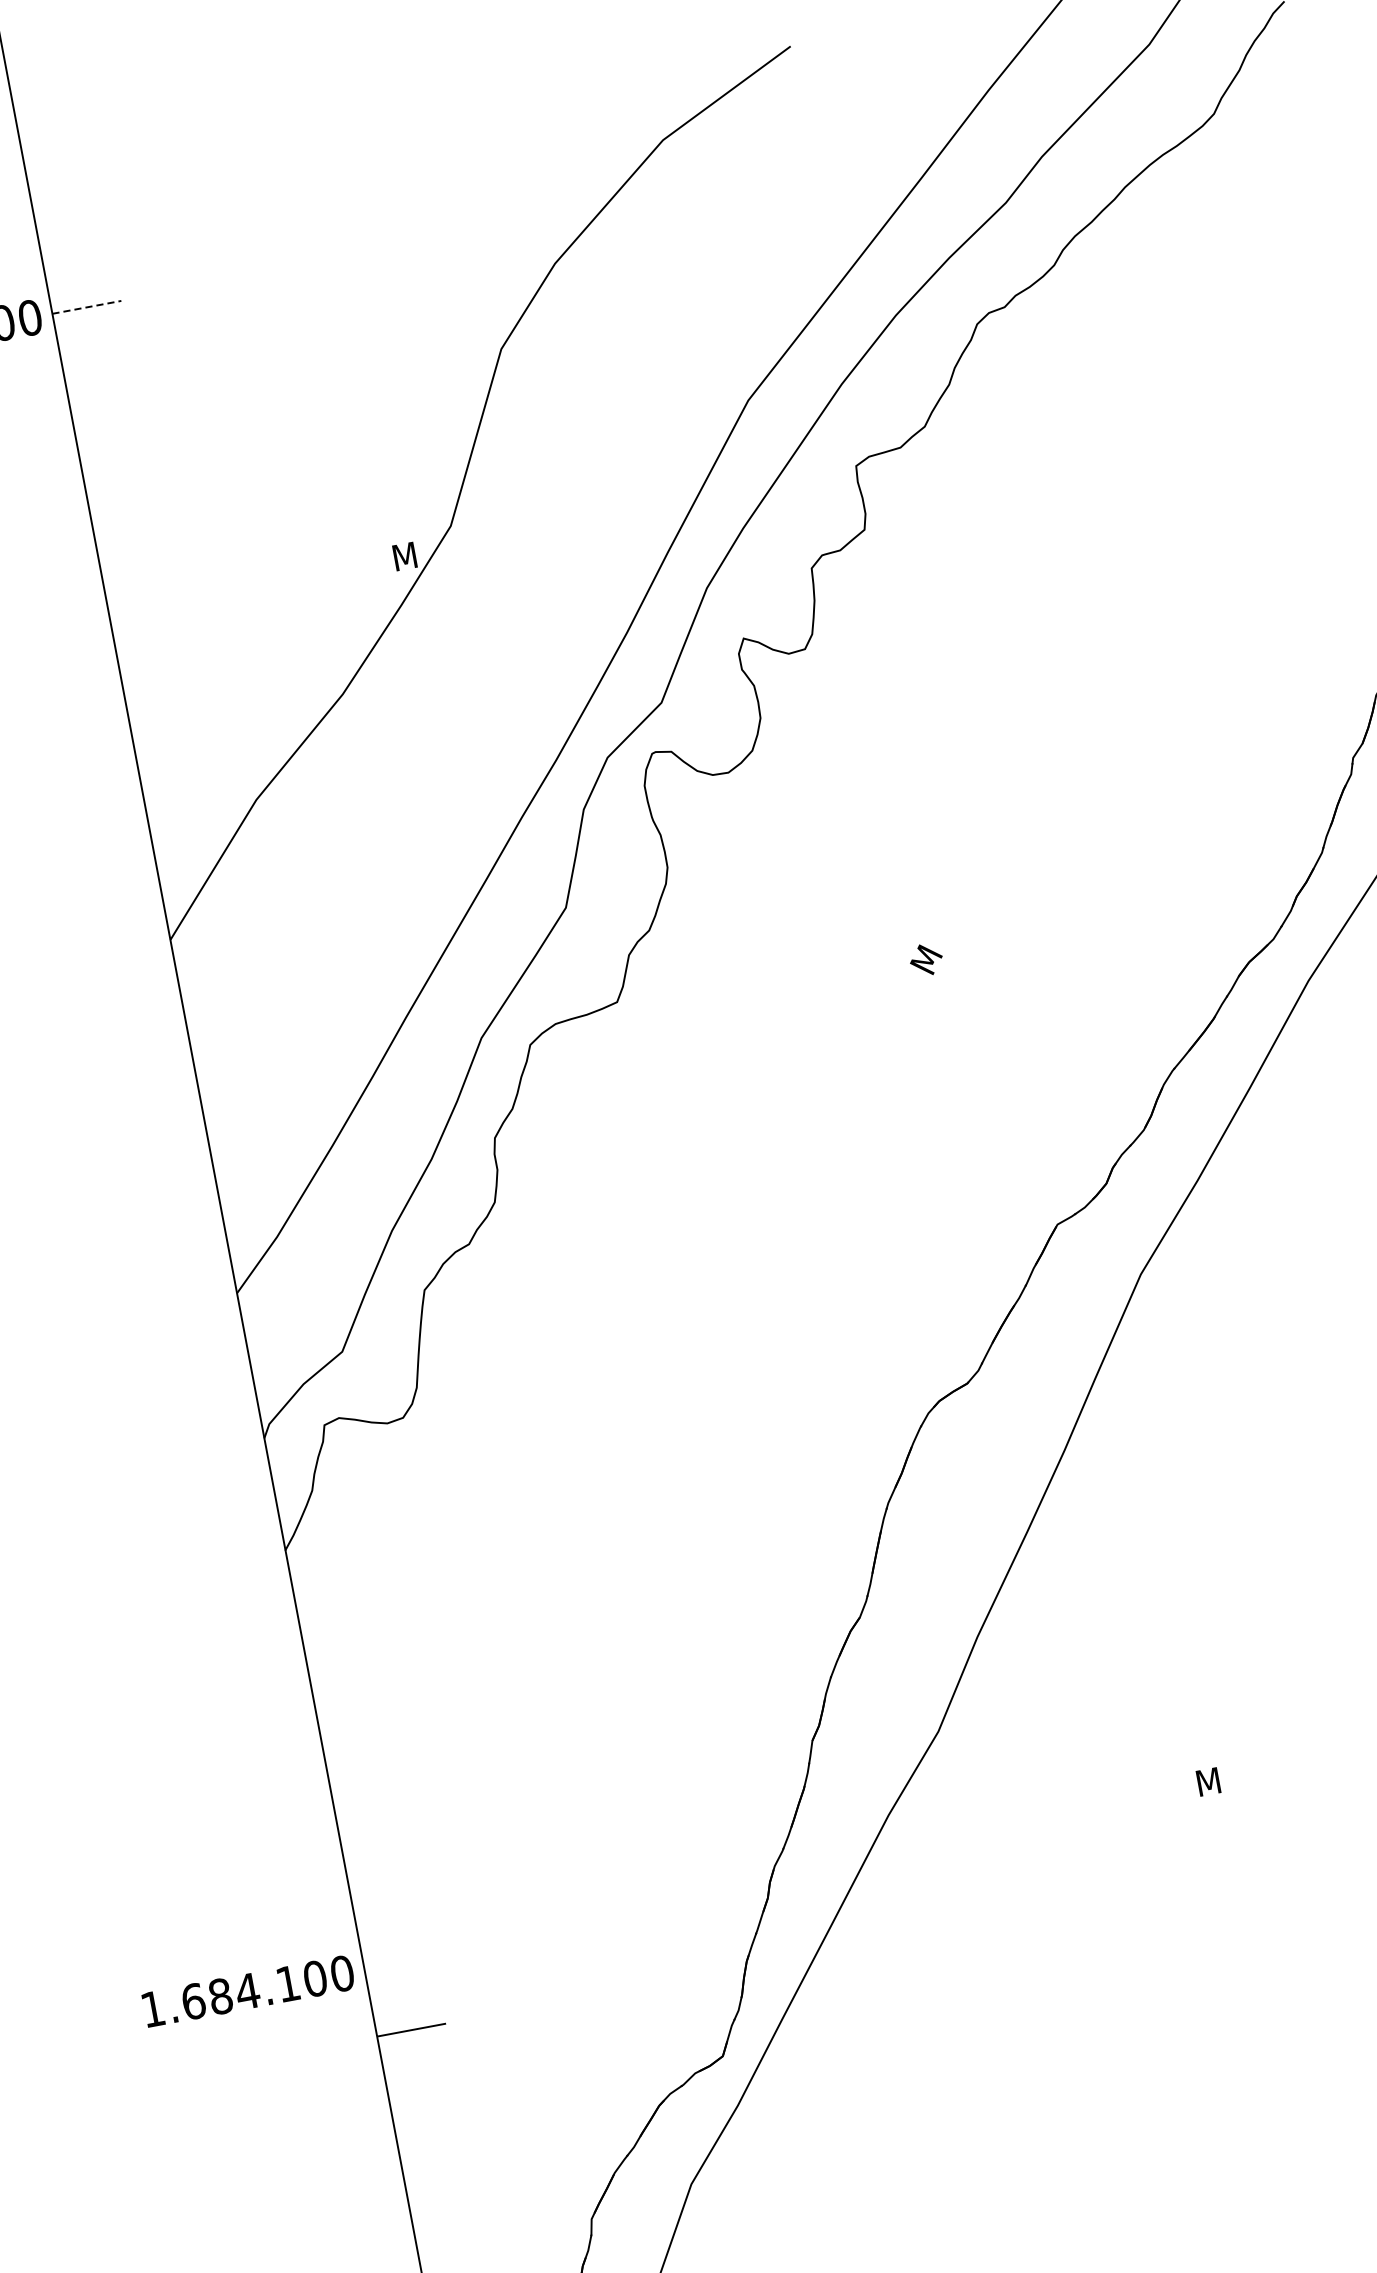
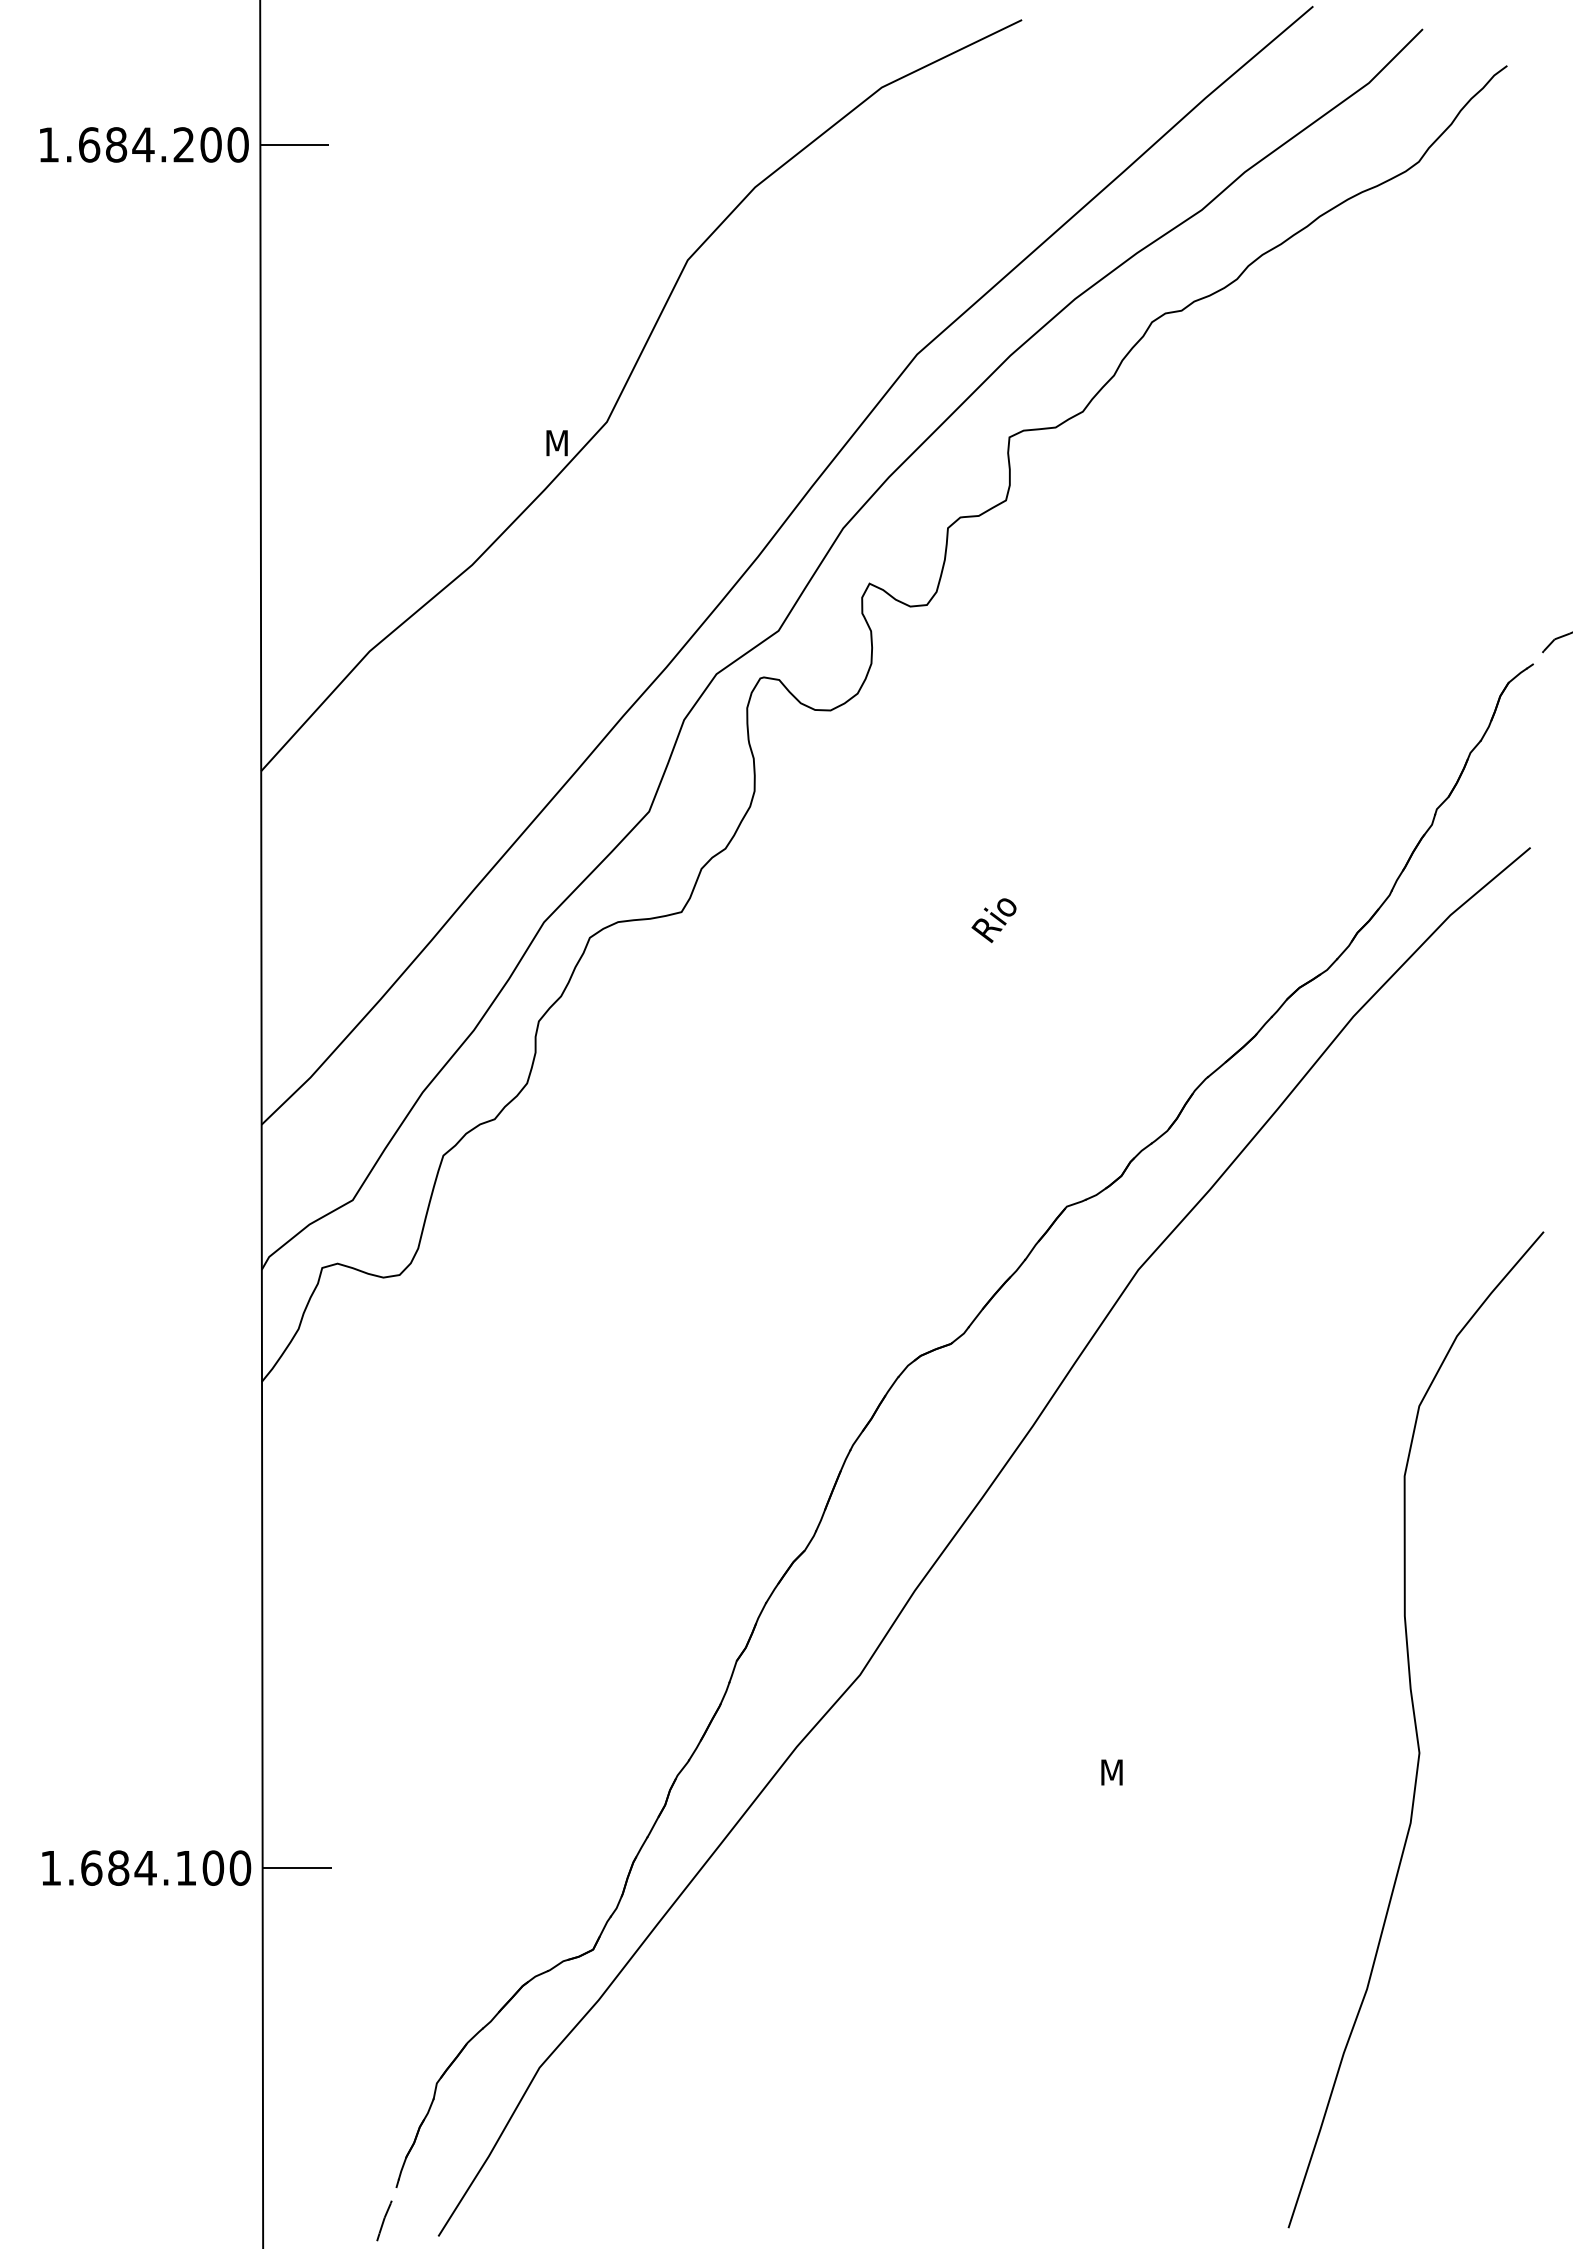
line: (87, 306) -> (295, 144), dashed -> solid
text: (932, 950) -> (995, 919), M -> Rio
text: (248, 1990) -> (146, 1867), moved

